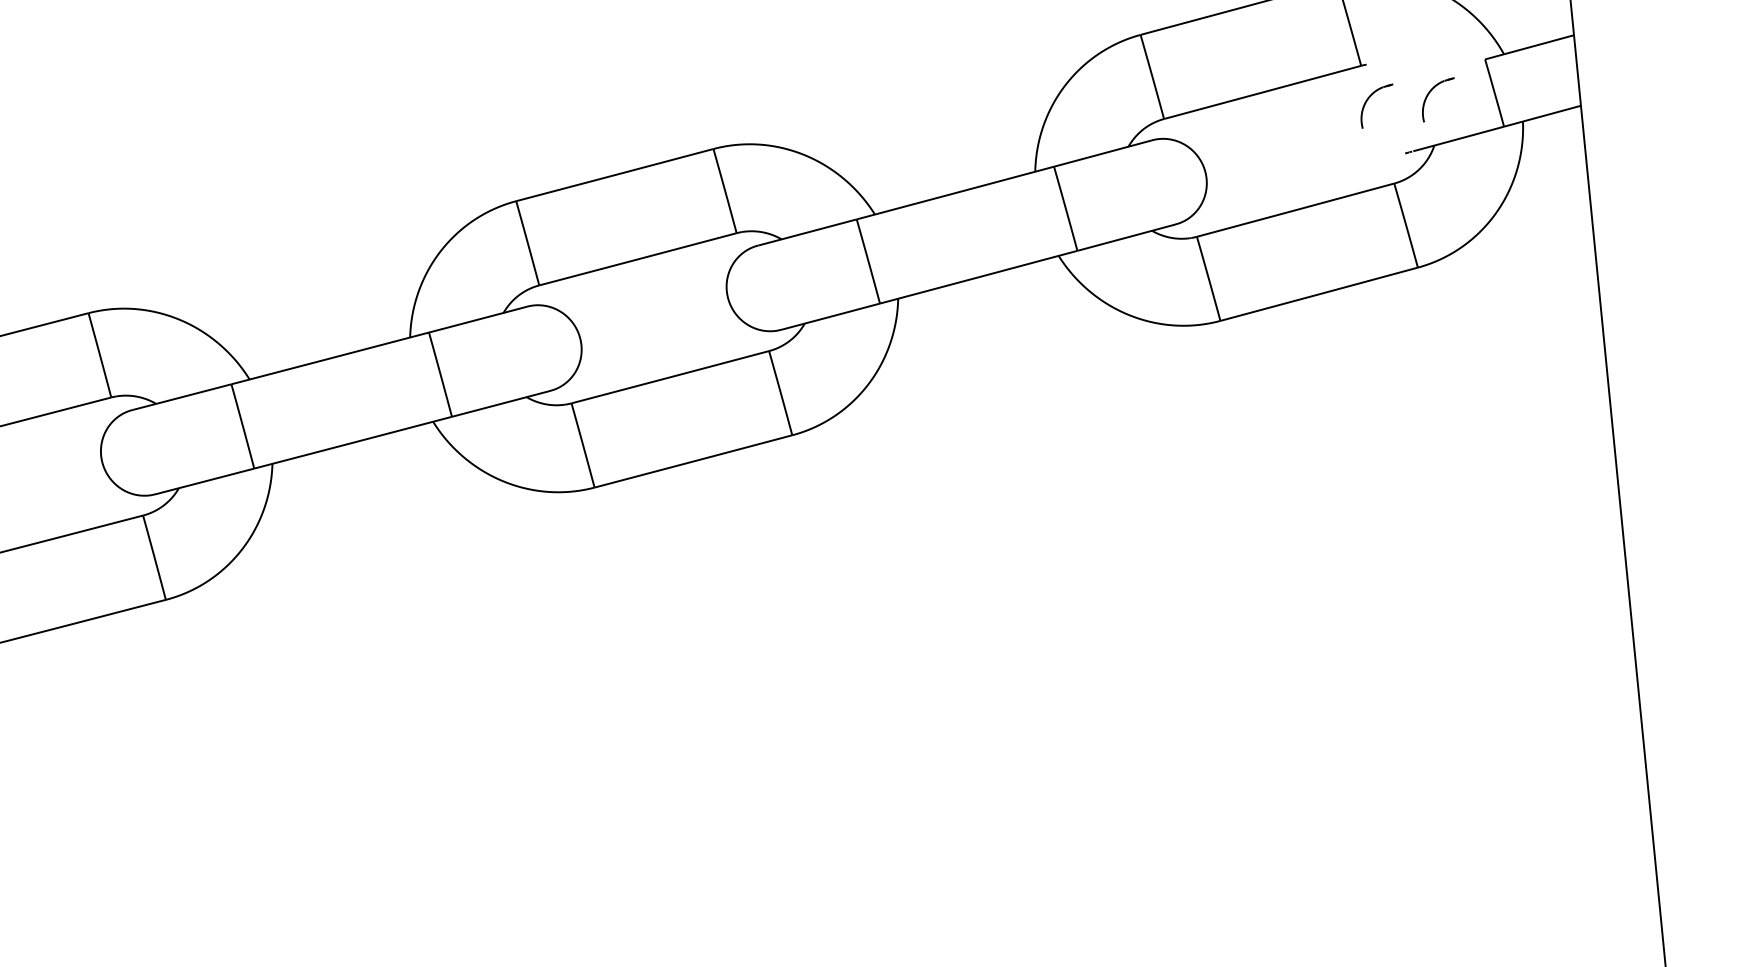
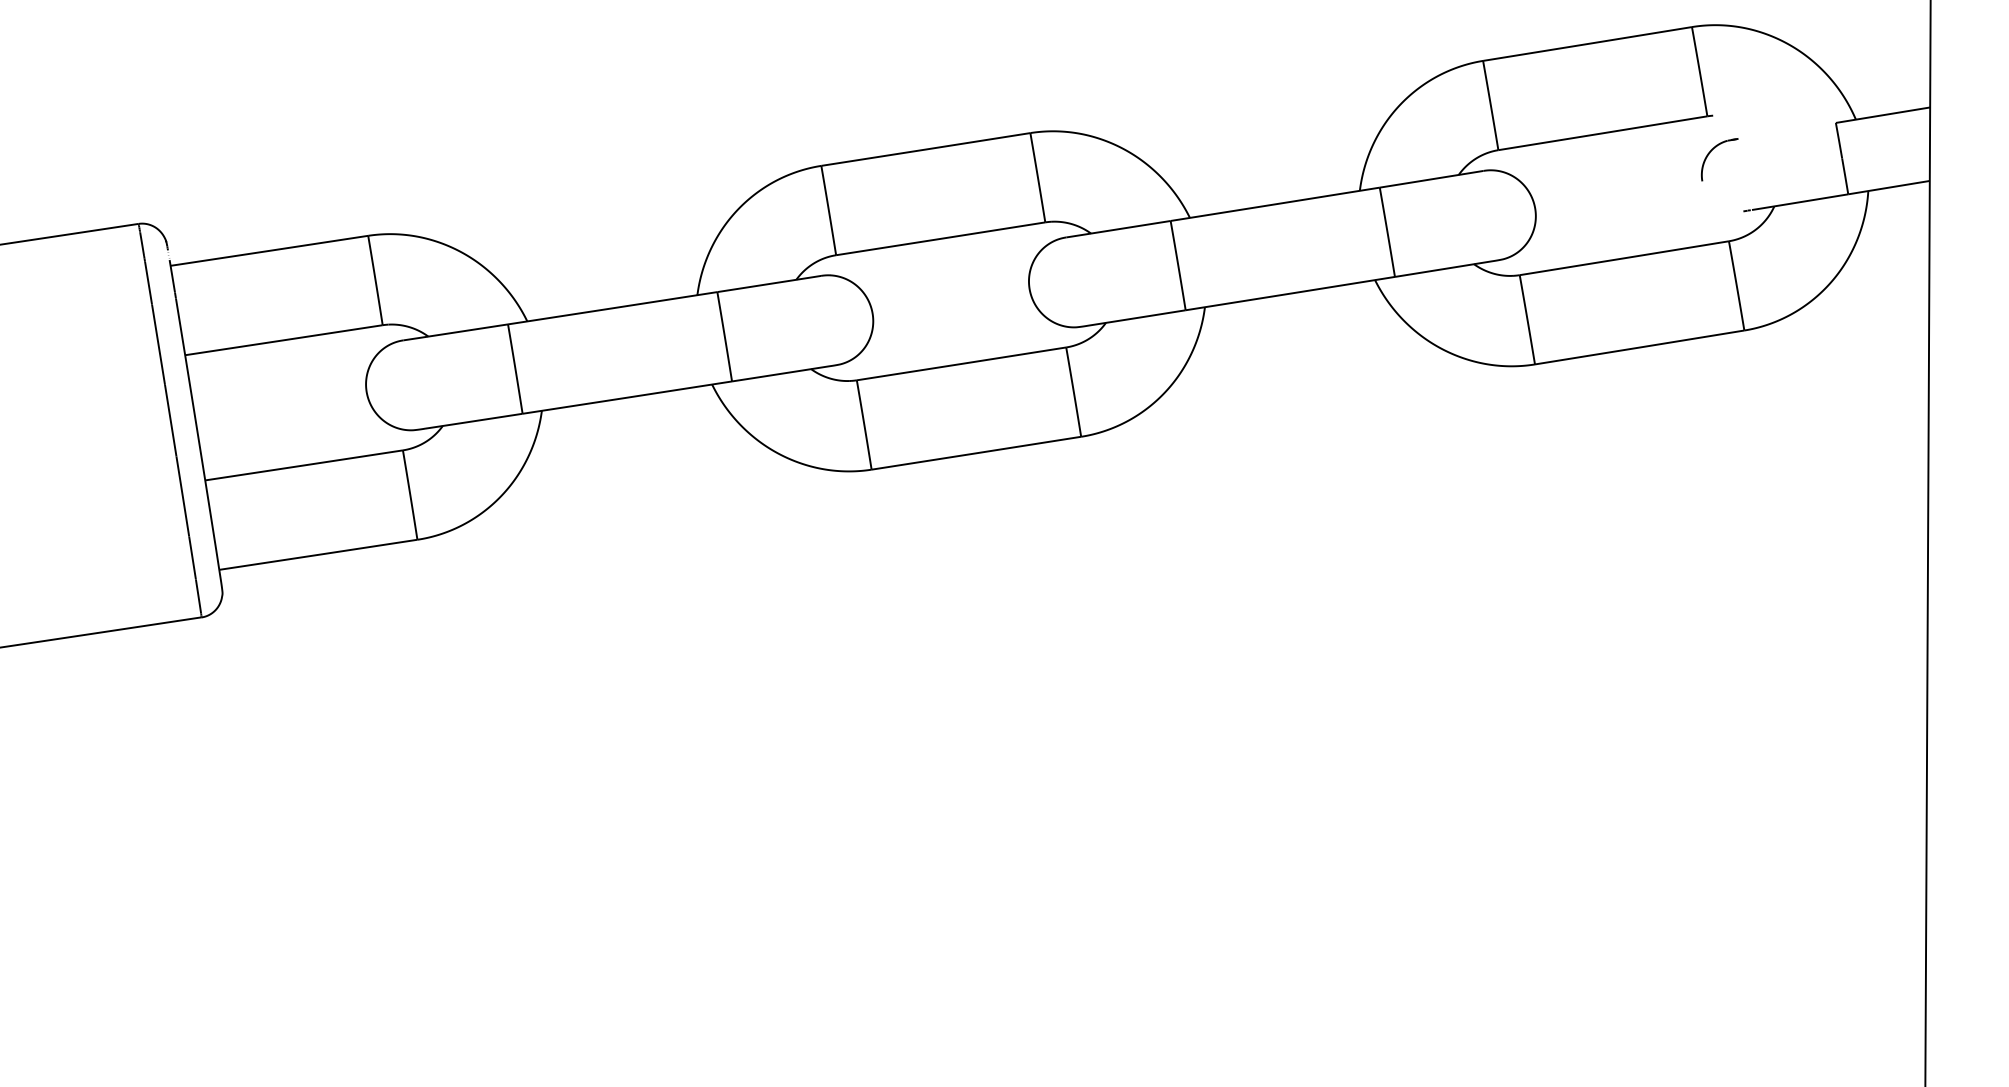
part: (1429, 94) -> (1774, 153), removed

